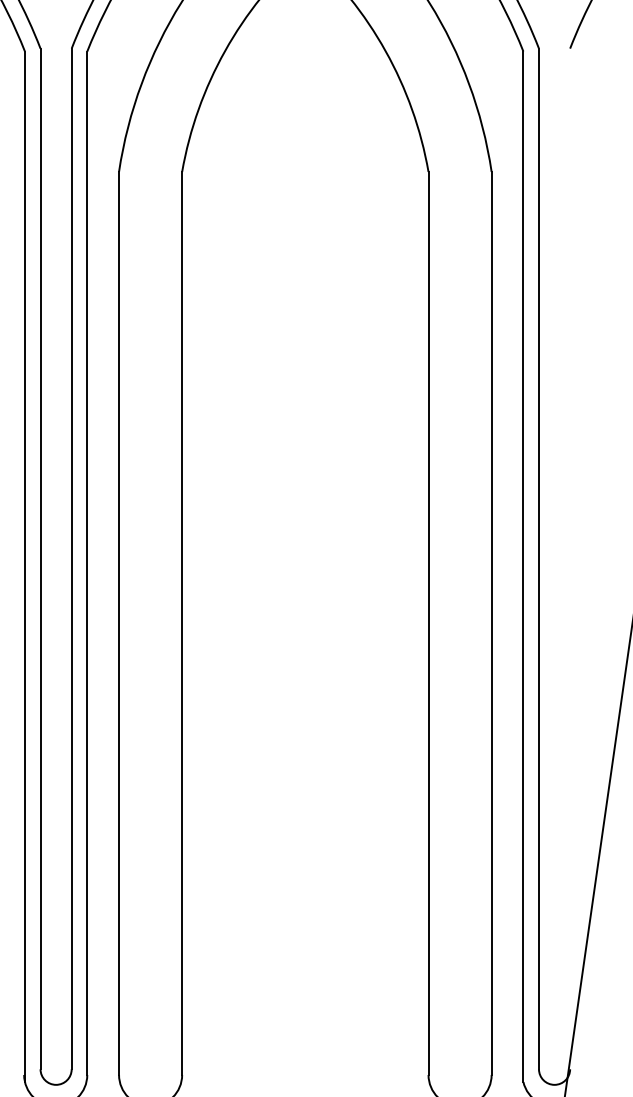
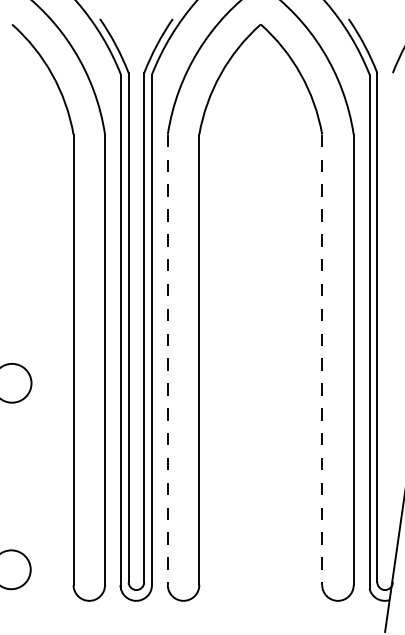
line: (118, 624) -> (167, 360), solid -> dashed
line: (429, 624) -> (322, 360), solid -> dashed

